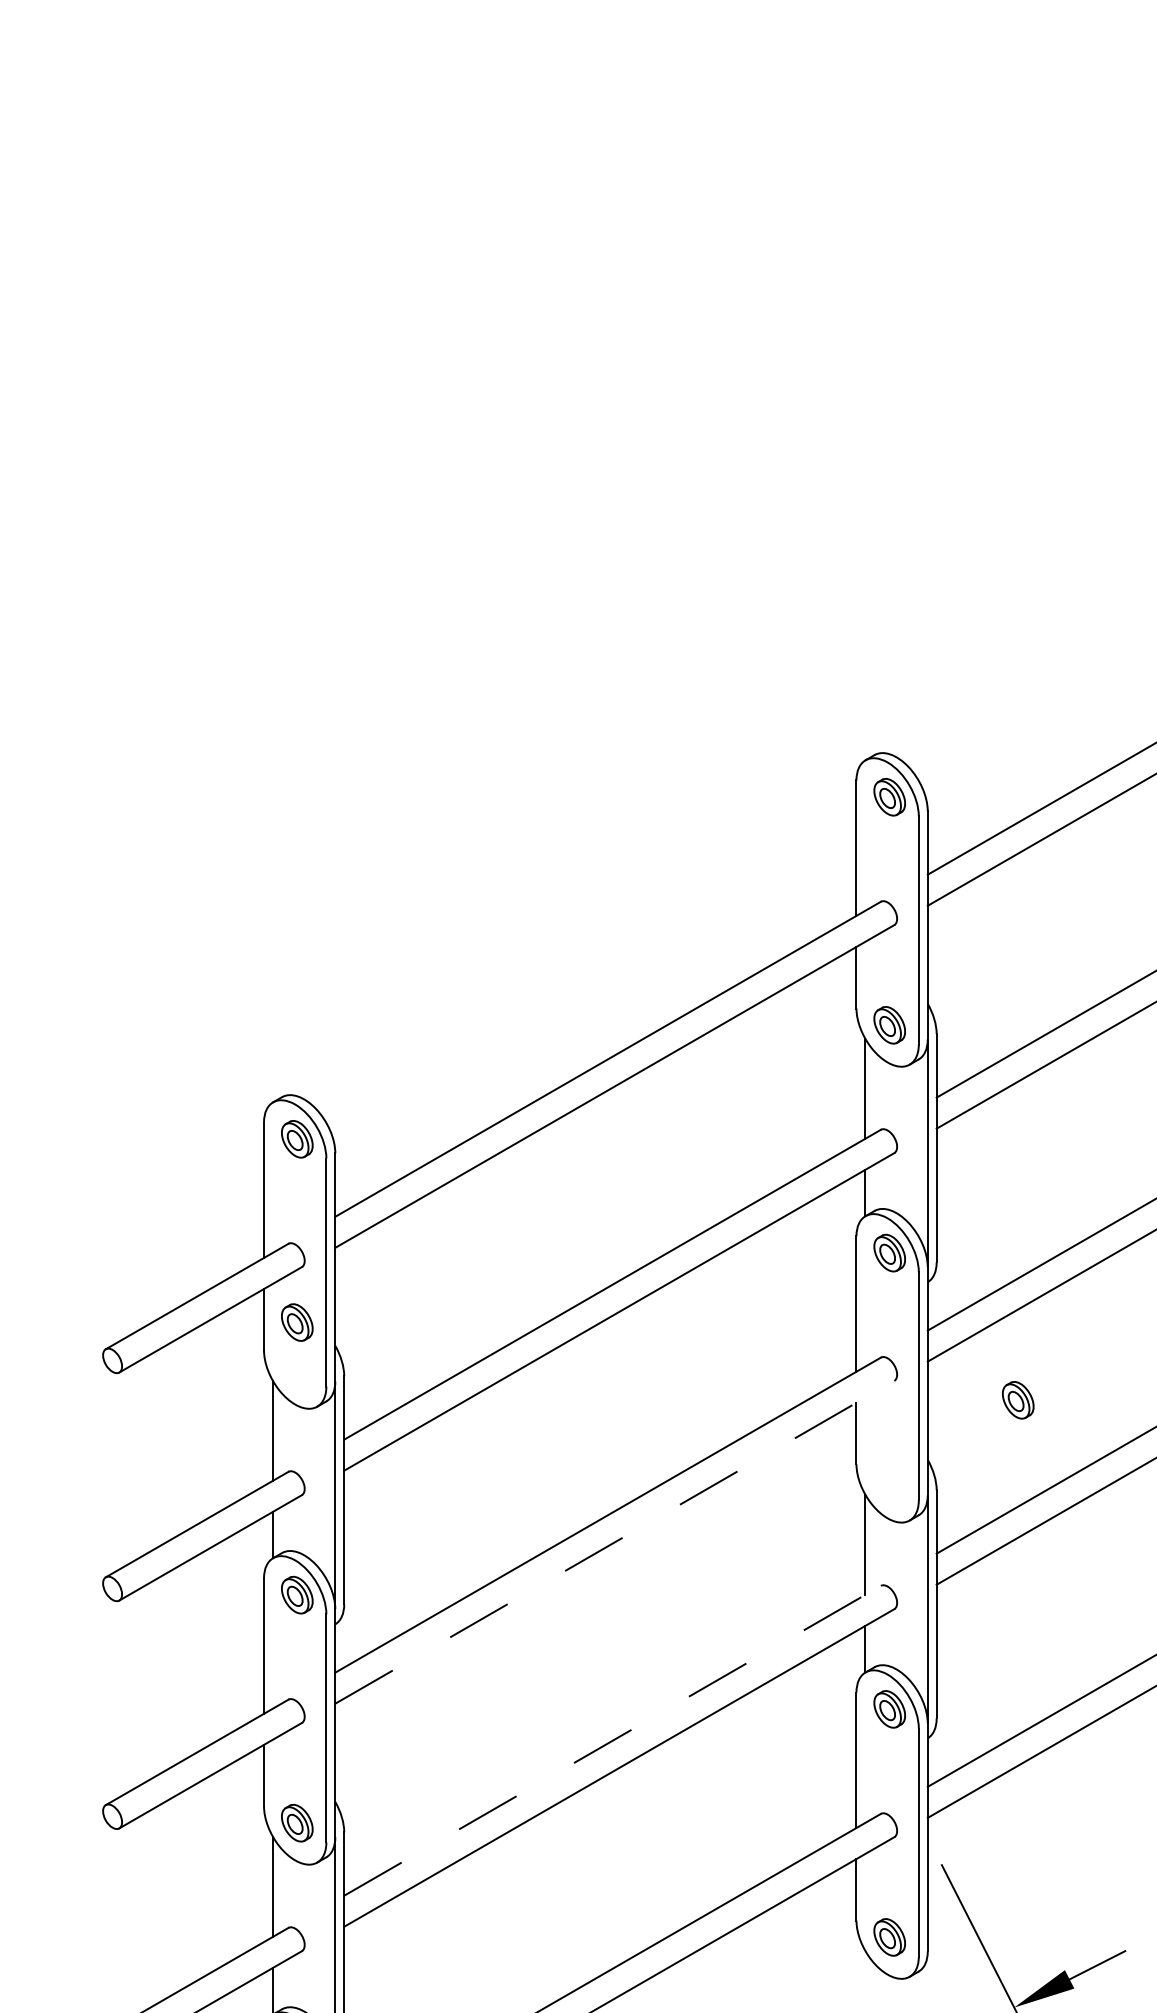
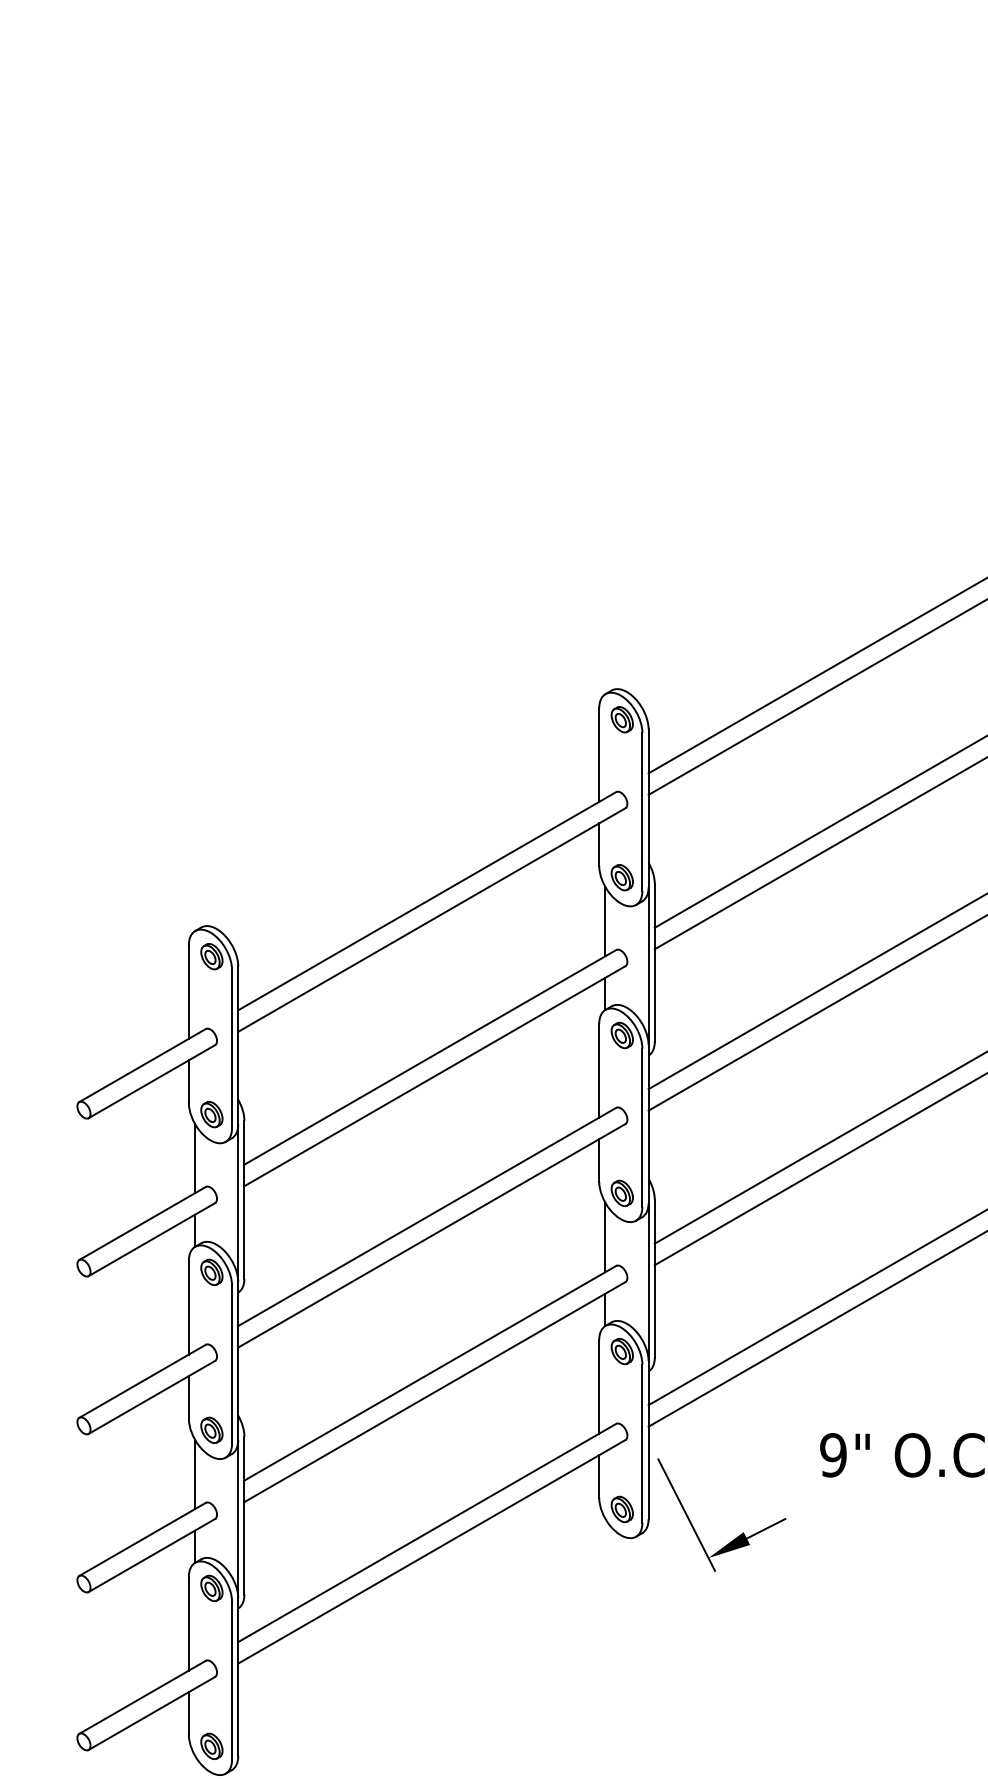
part: (296, 1322) -> (211, 1114), moved
part: (1017, 1398) -> (621, 1192), moved
line: (614, 1541) -> (431, 1235), dashed -> solid
line: (612, 1741) -> (430, 1373), dashed -> solid

